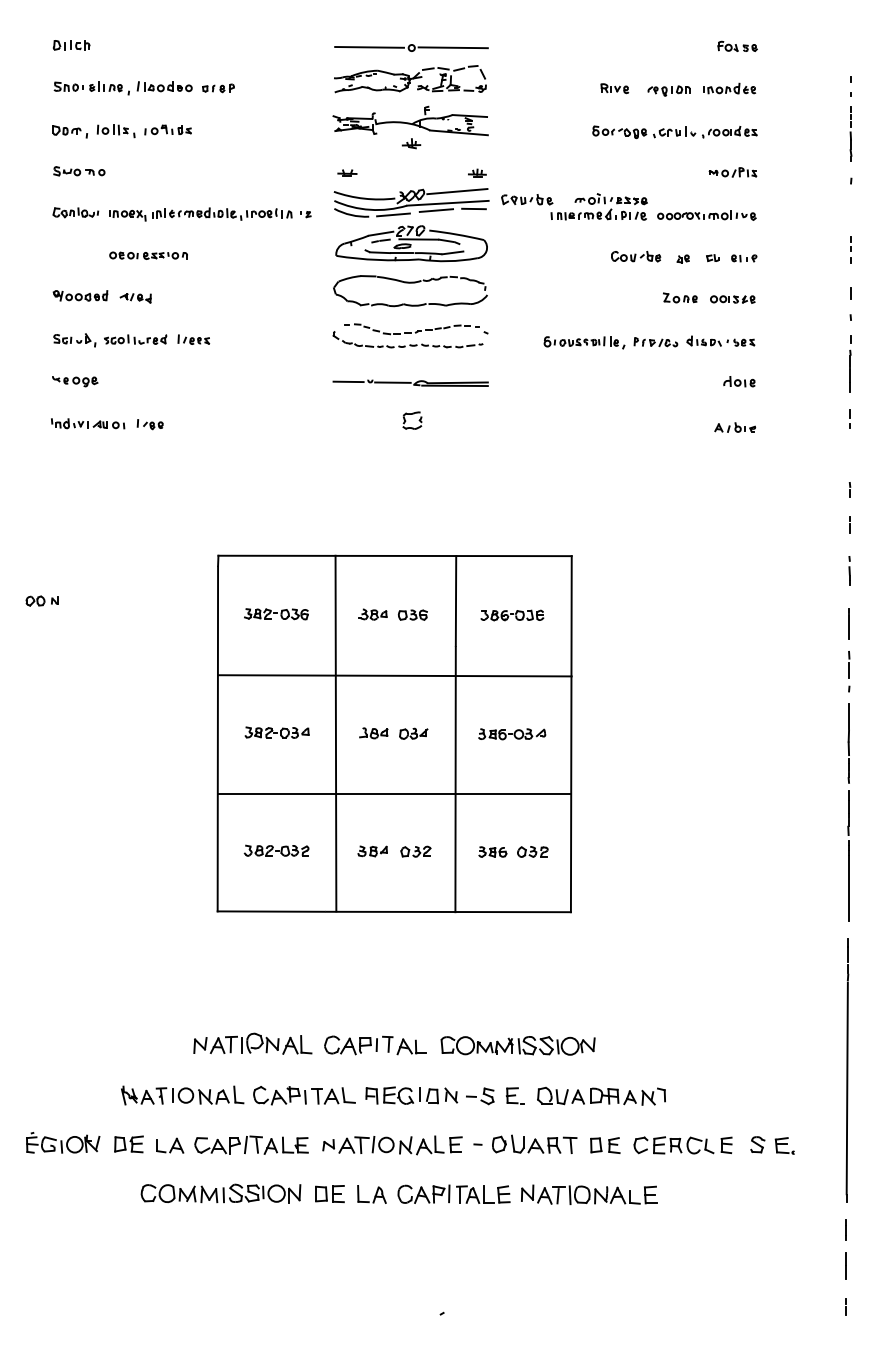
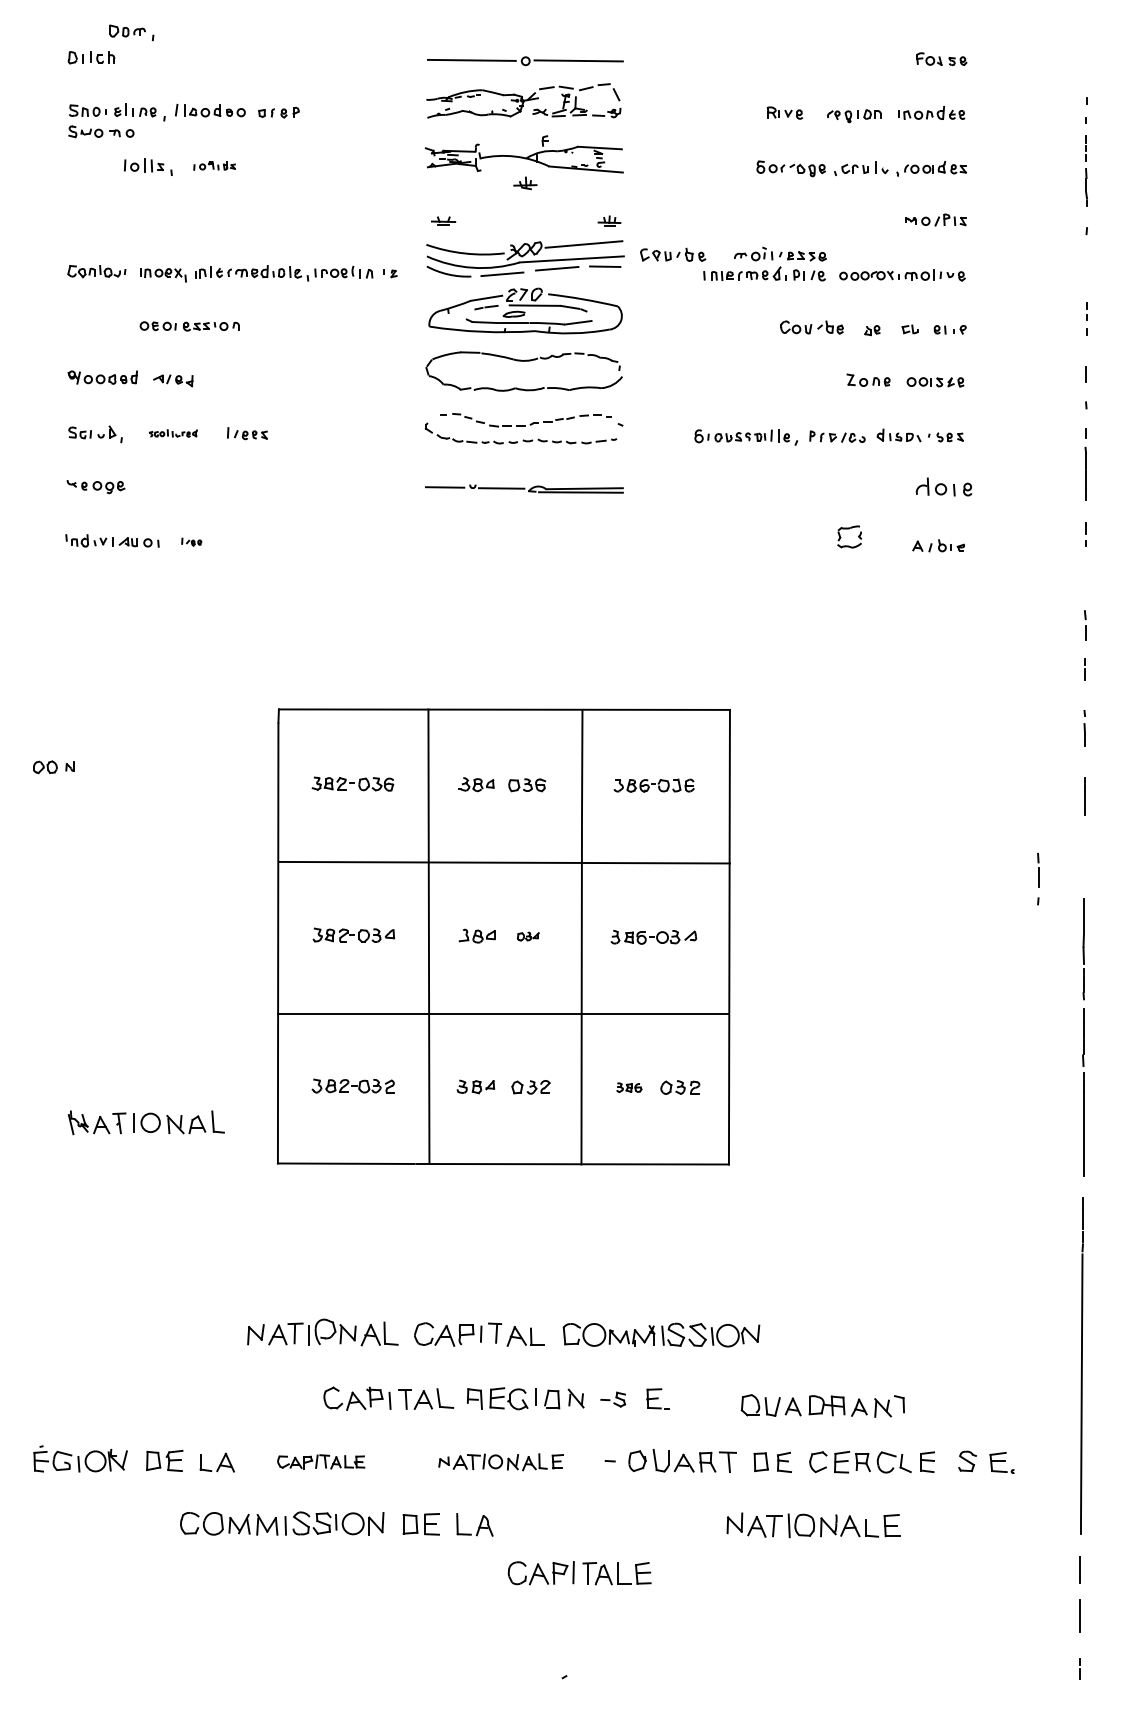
part: (167, 129) -> (213, 165), size x0.7
part: (69, 131) -> (130, 32), moved
part: (79, 171) -> (101, 132), moved
part: (135, 339) -> (173, 433), size x0.6
part: (739, 381) -> (944, 486), size x1.4
part: (412, 420) -> (849, 536), moved
part: (149, 424) -> (190, 541), size x0.6
part: (849, 489) -> (1084, 624), size x1.6
line: (849, 671) -> (1038, 878), moved
part: (413, 733) -> (527, 936), size x0.6
part: (492, 851) -> (628, 1087), size x0.7
part: (182, 1095) -> (146, 1122), moved
part: (480, 1096) -> (613, 1399), size x0.7
part: (601, 1096) -> (822, 1406), moved
part: (251, 1144) -> (321, 1461), size x0.6
part: (392, 1145) -> (501, 1462), size x0.7
part: (453, 1193) -> (579, 1572), moved
part: (589, 1194) -> (813, 1524), moved

